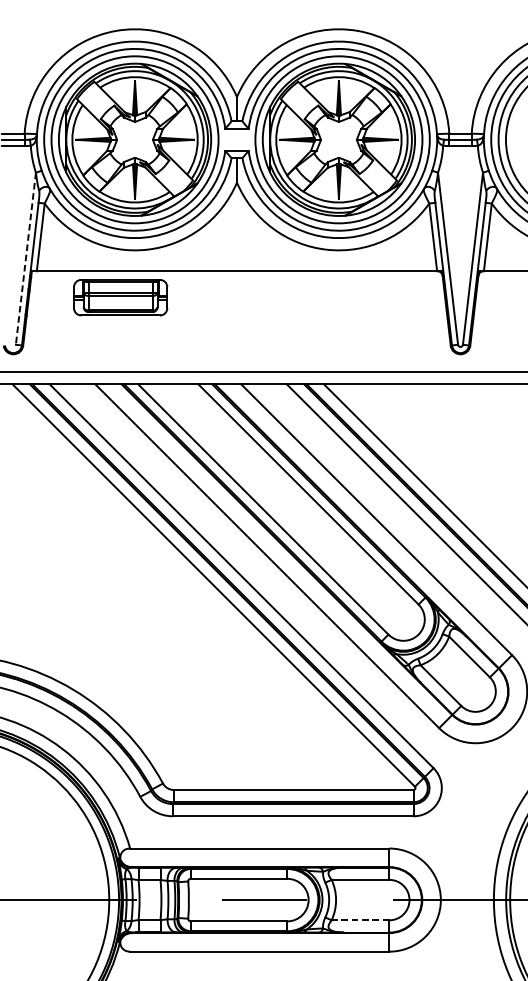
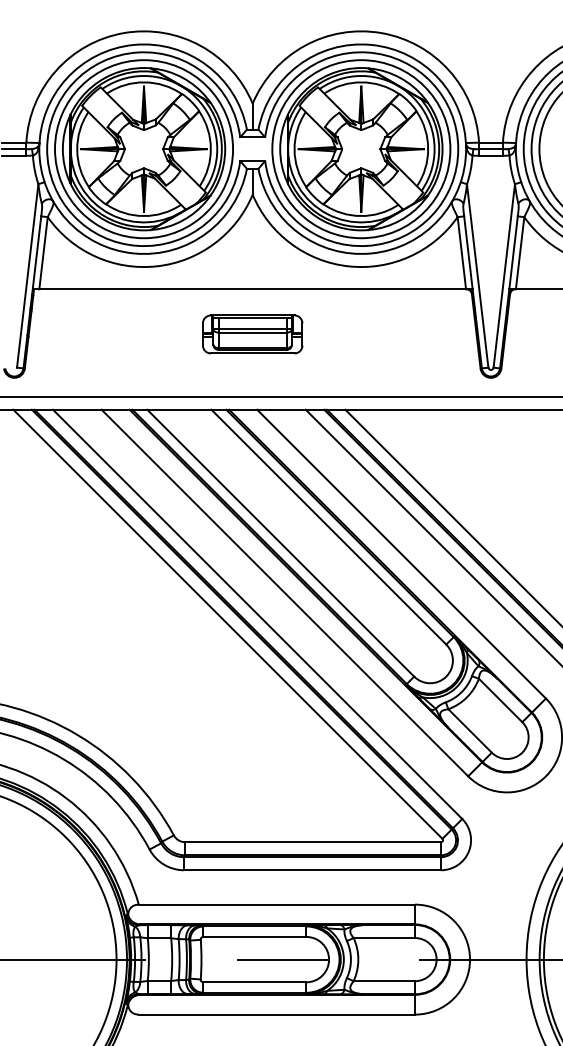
line: (25, 259) -> (27, 276), dashed -> solid
part: (120, 297) -> (252, 334), moved
line: (360, 920) -> (384, 981), dashed -> solid

